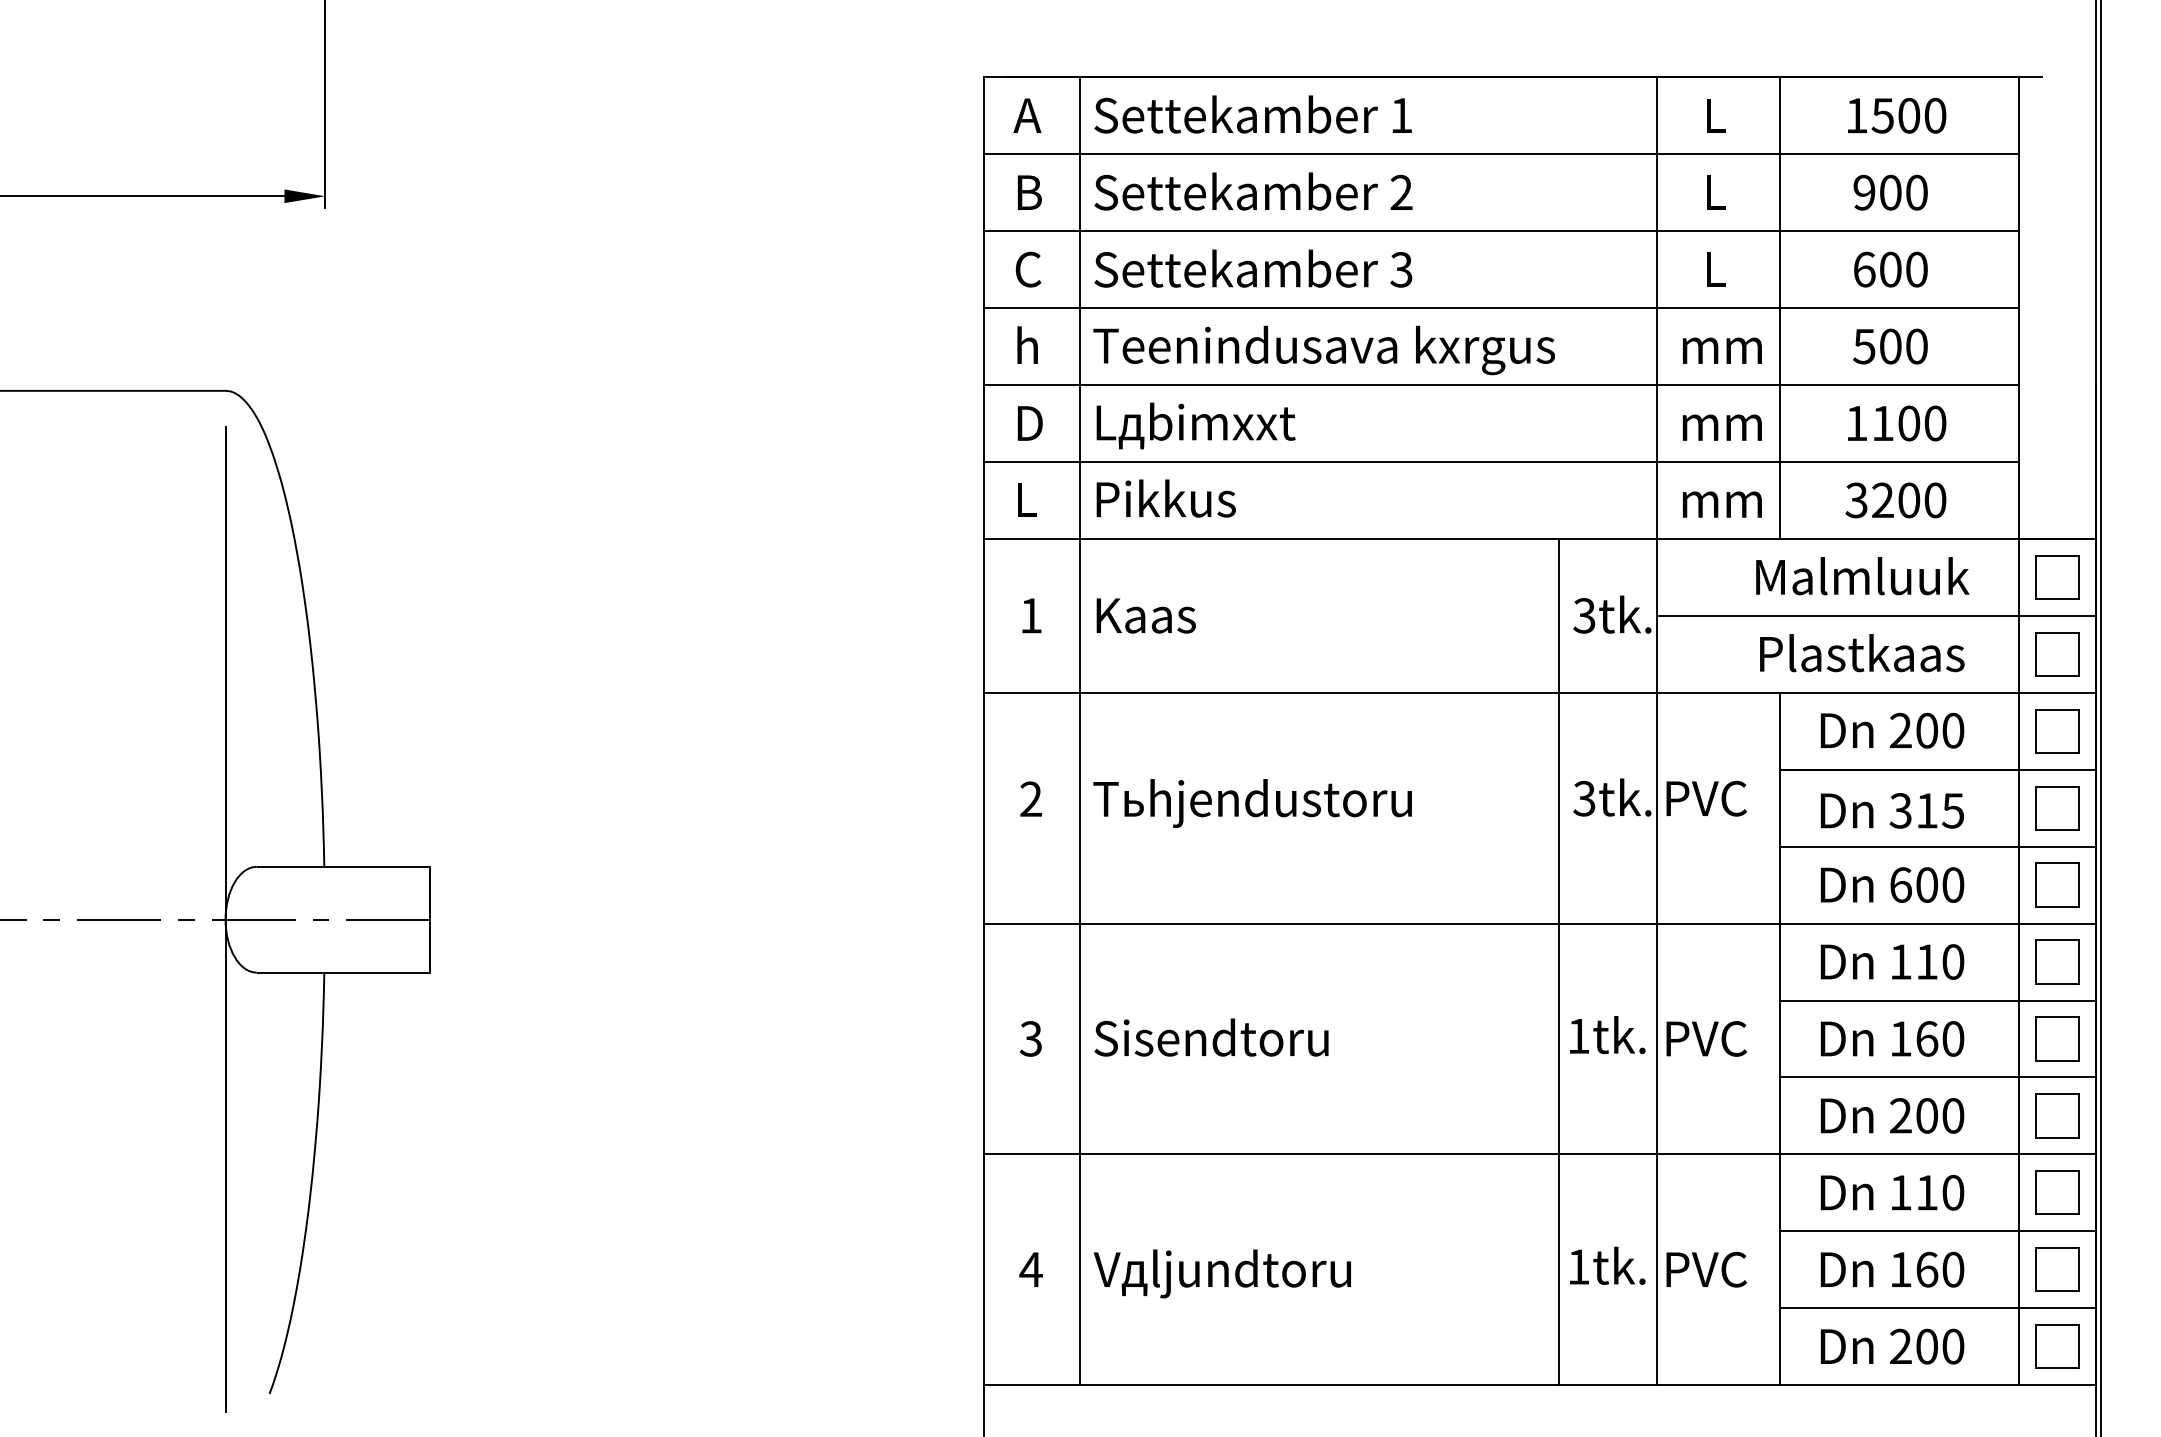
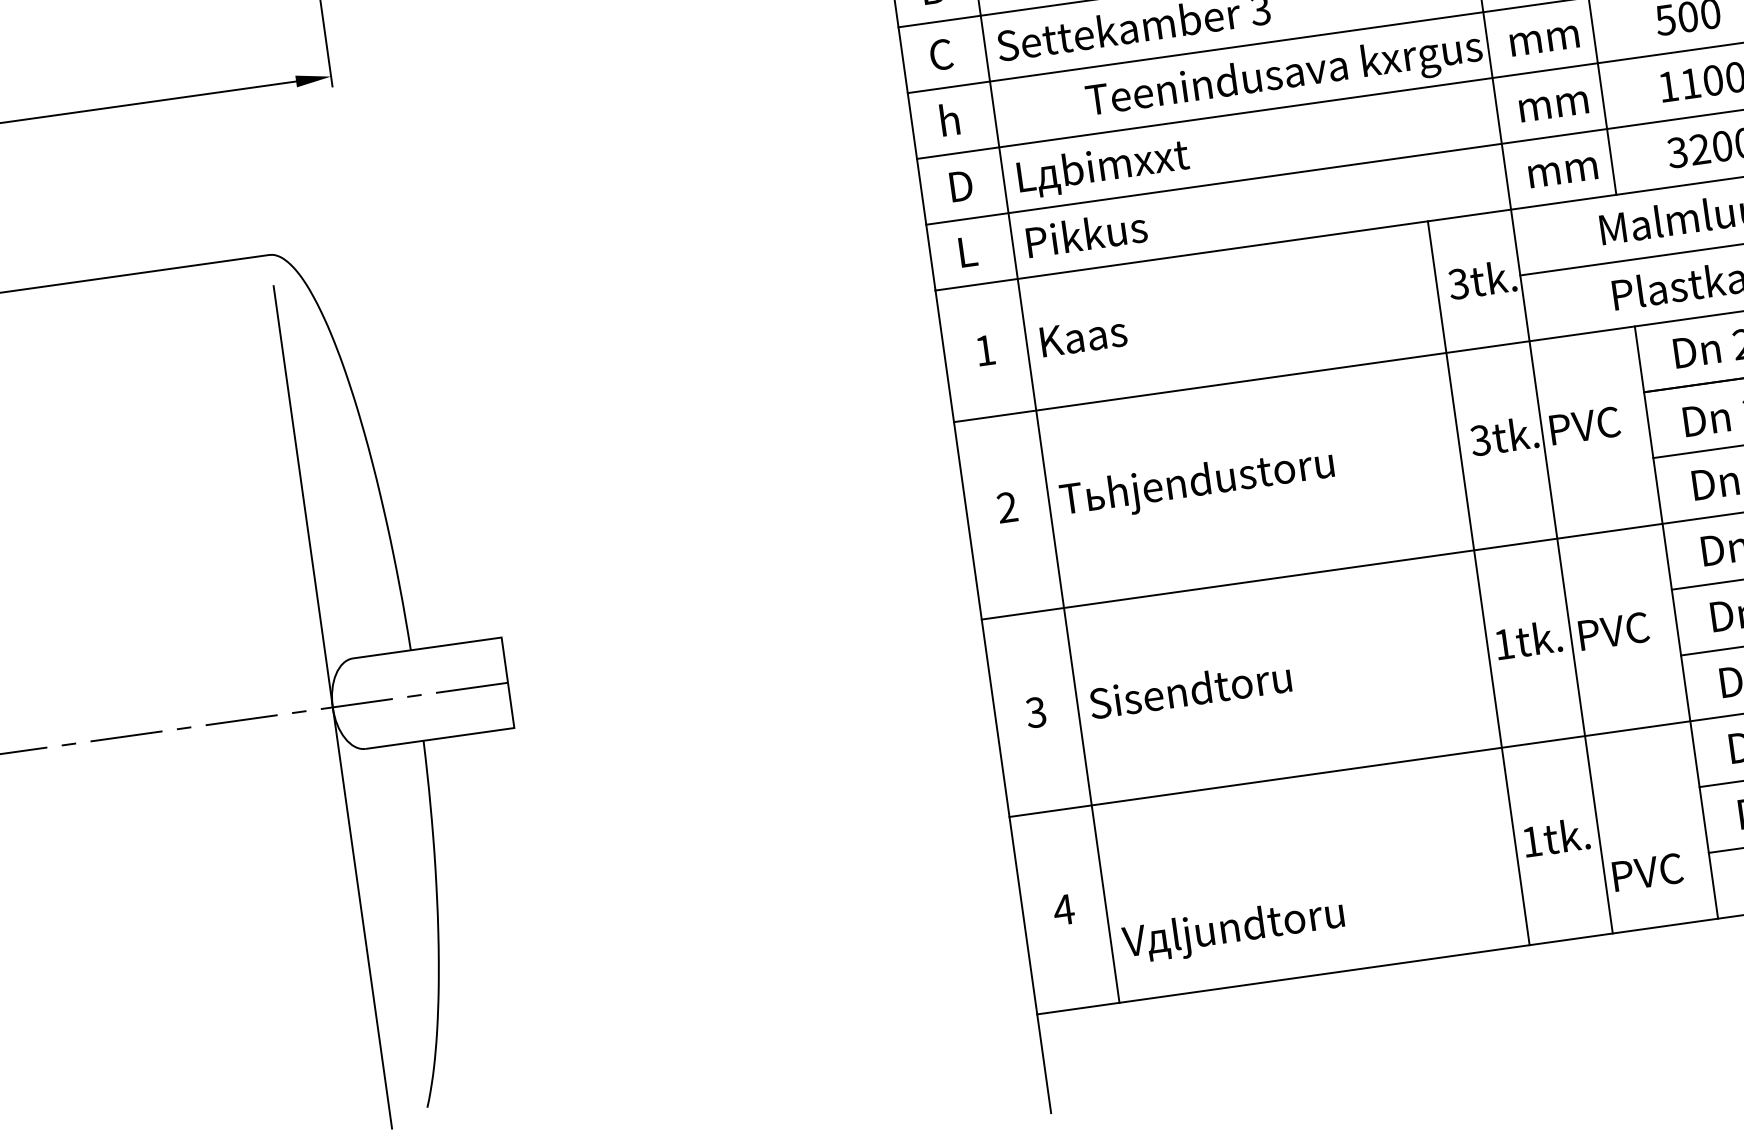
text: (1324, 350) -> (1284, 77), moved
text: (1706, 1269) -> (1647, 872), moved
text: (1221, 1273) -> (1232, 930), moved

